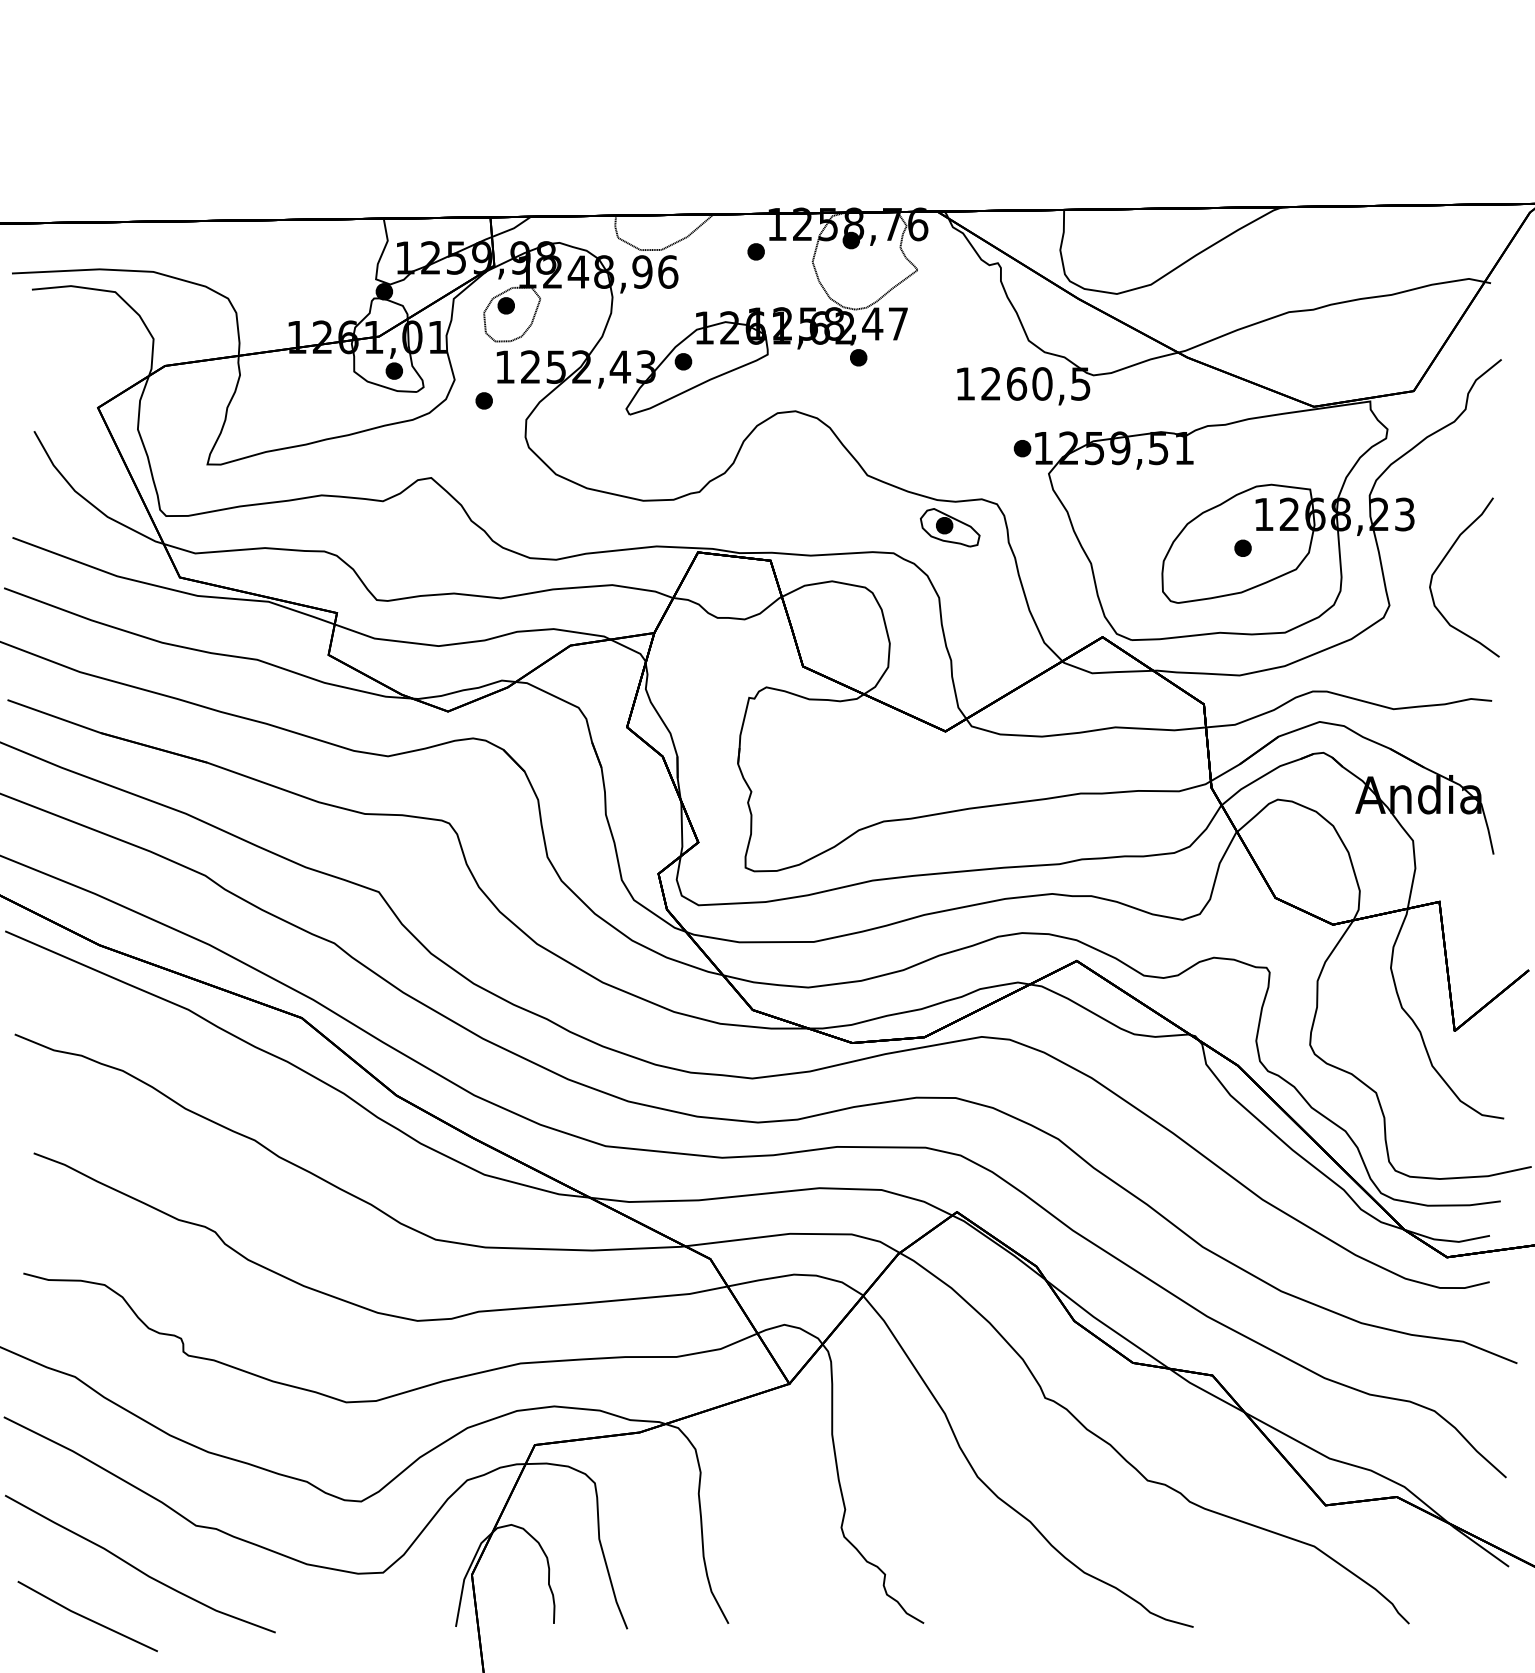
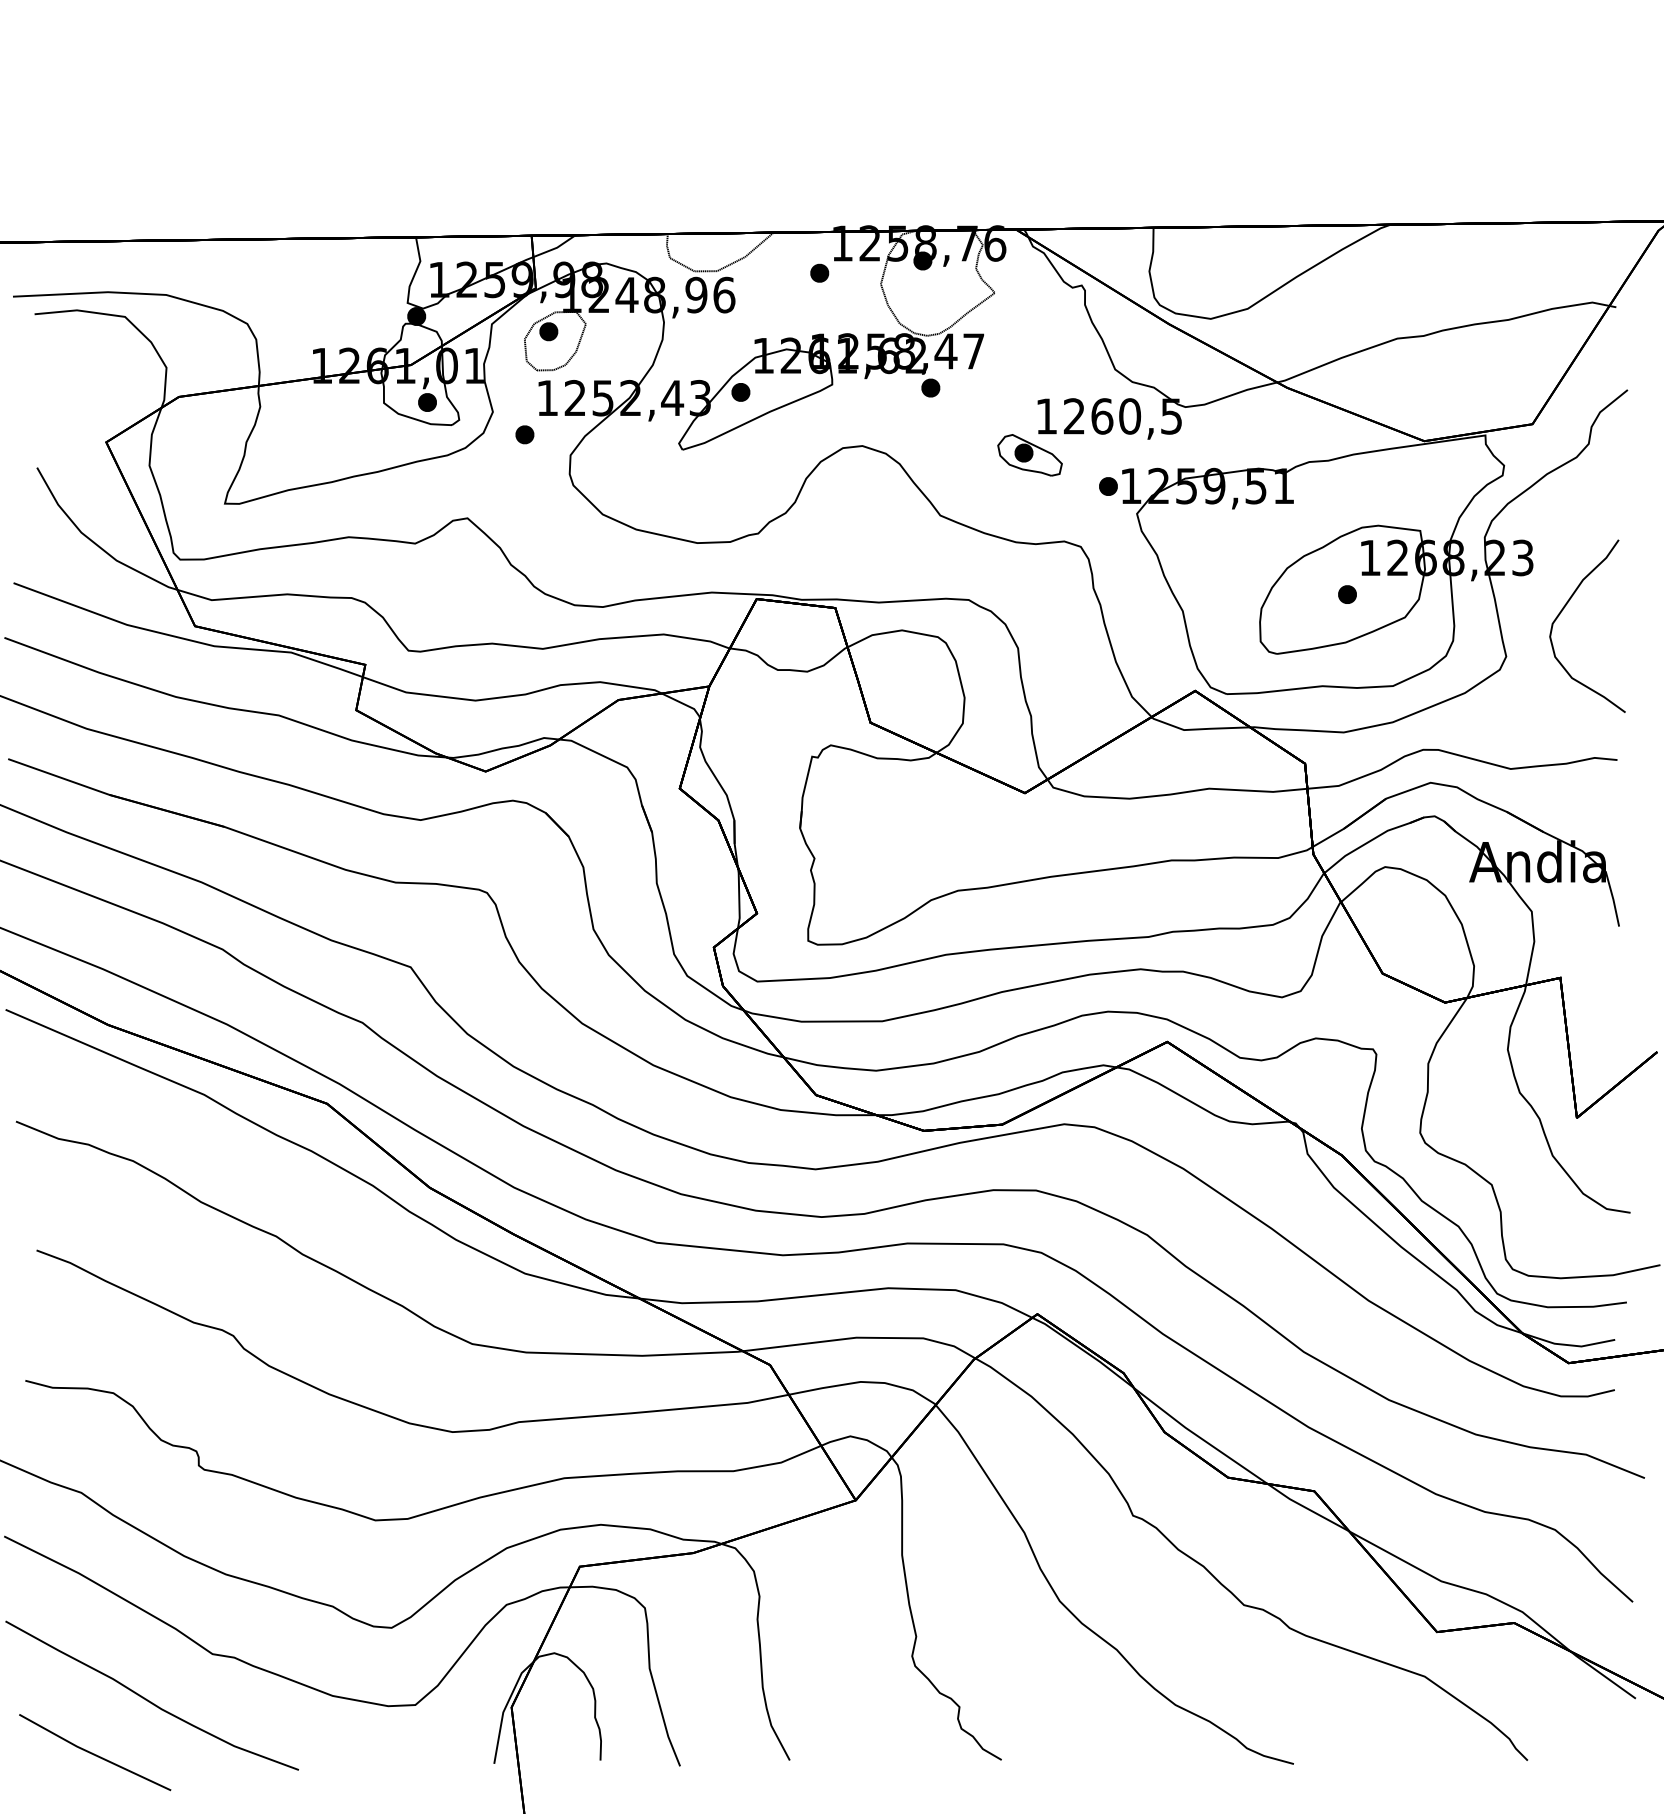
part: (949, 527) -> (1029, 455), moved

